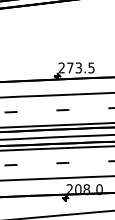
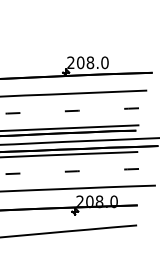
text: (80, 67) -> (92, 62), 273.5 -> 208.0

